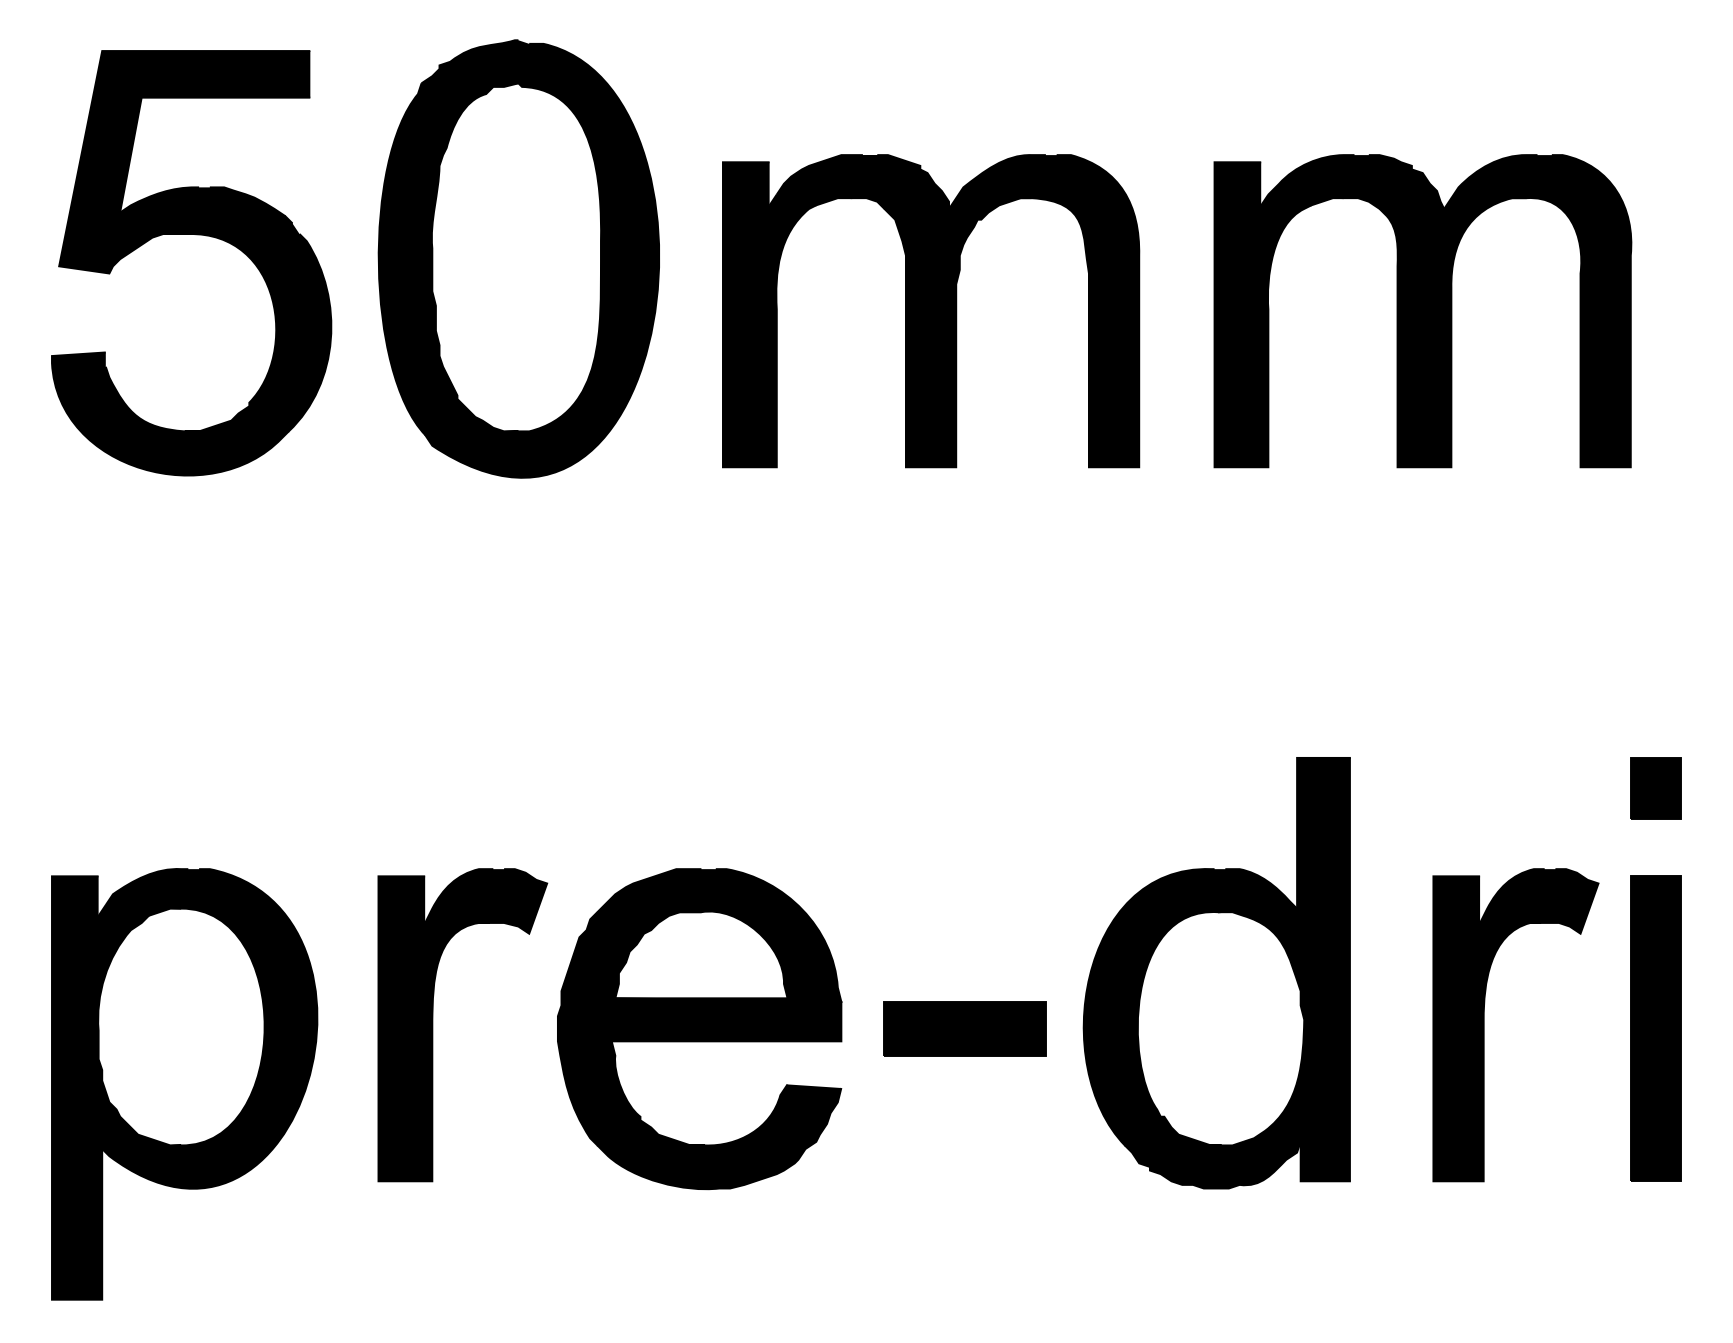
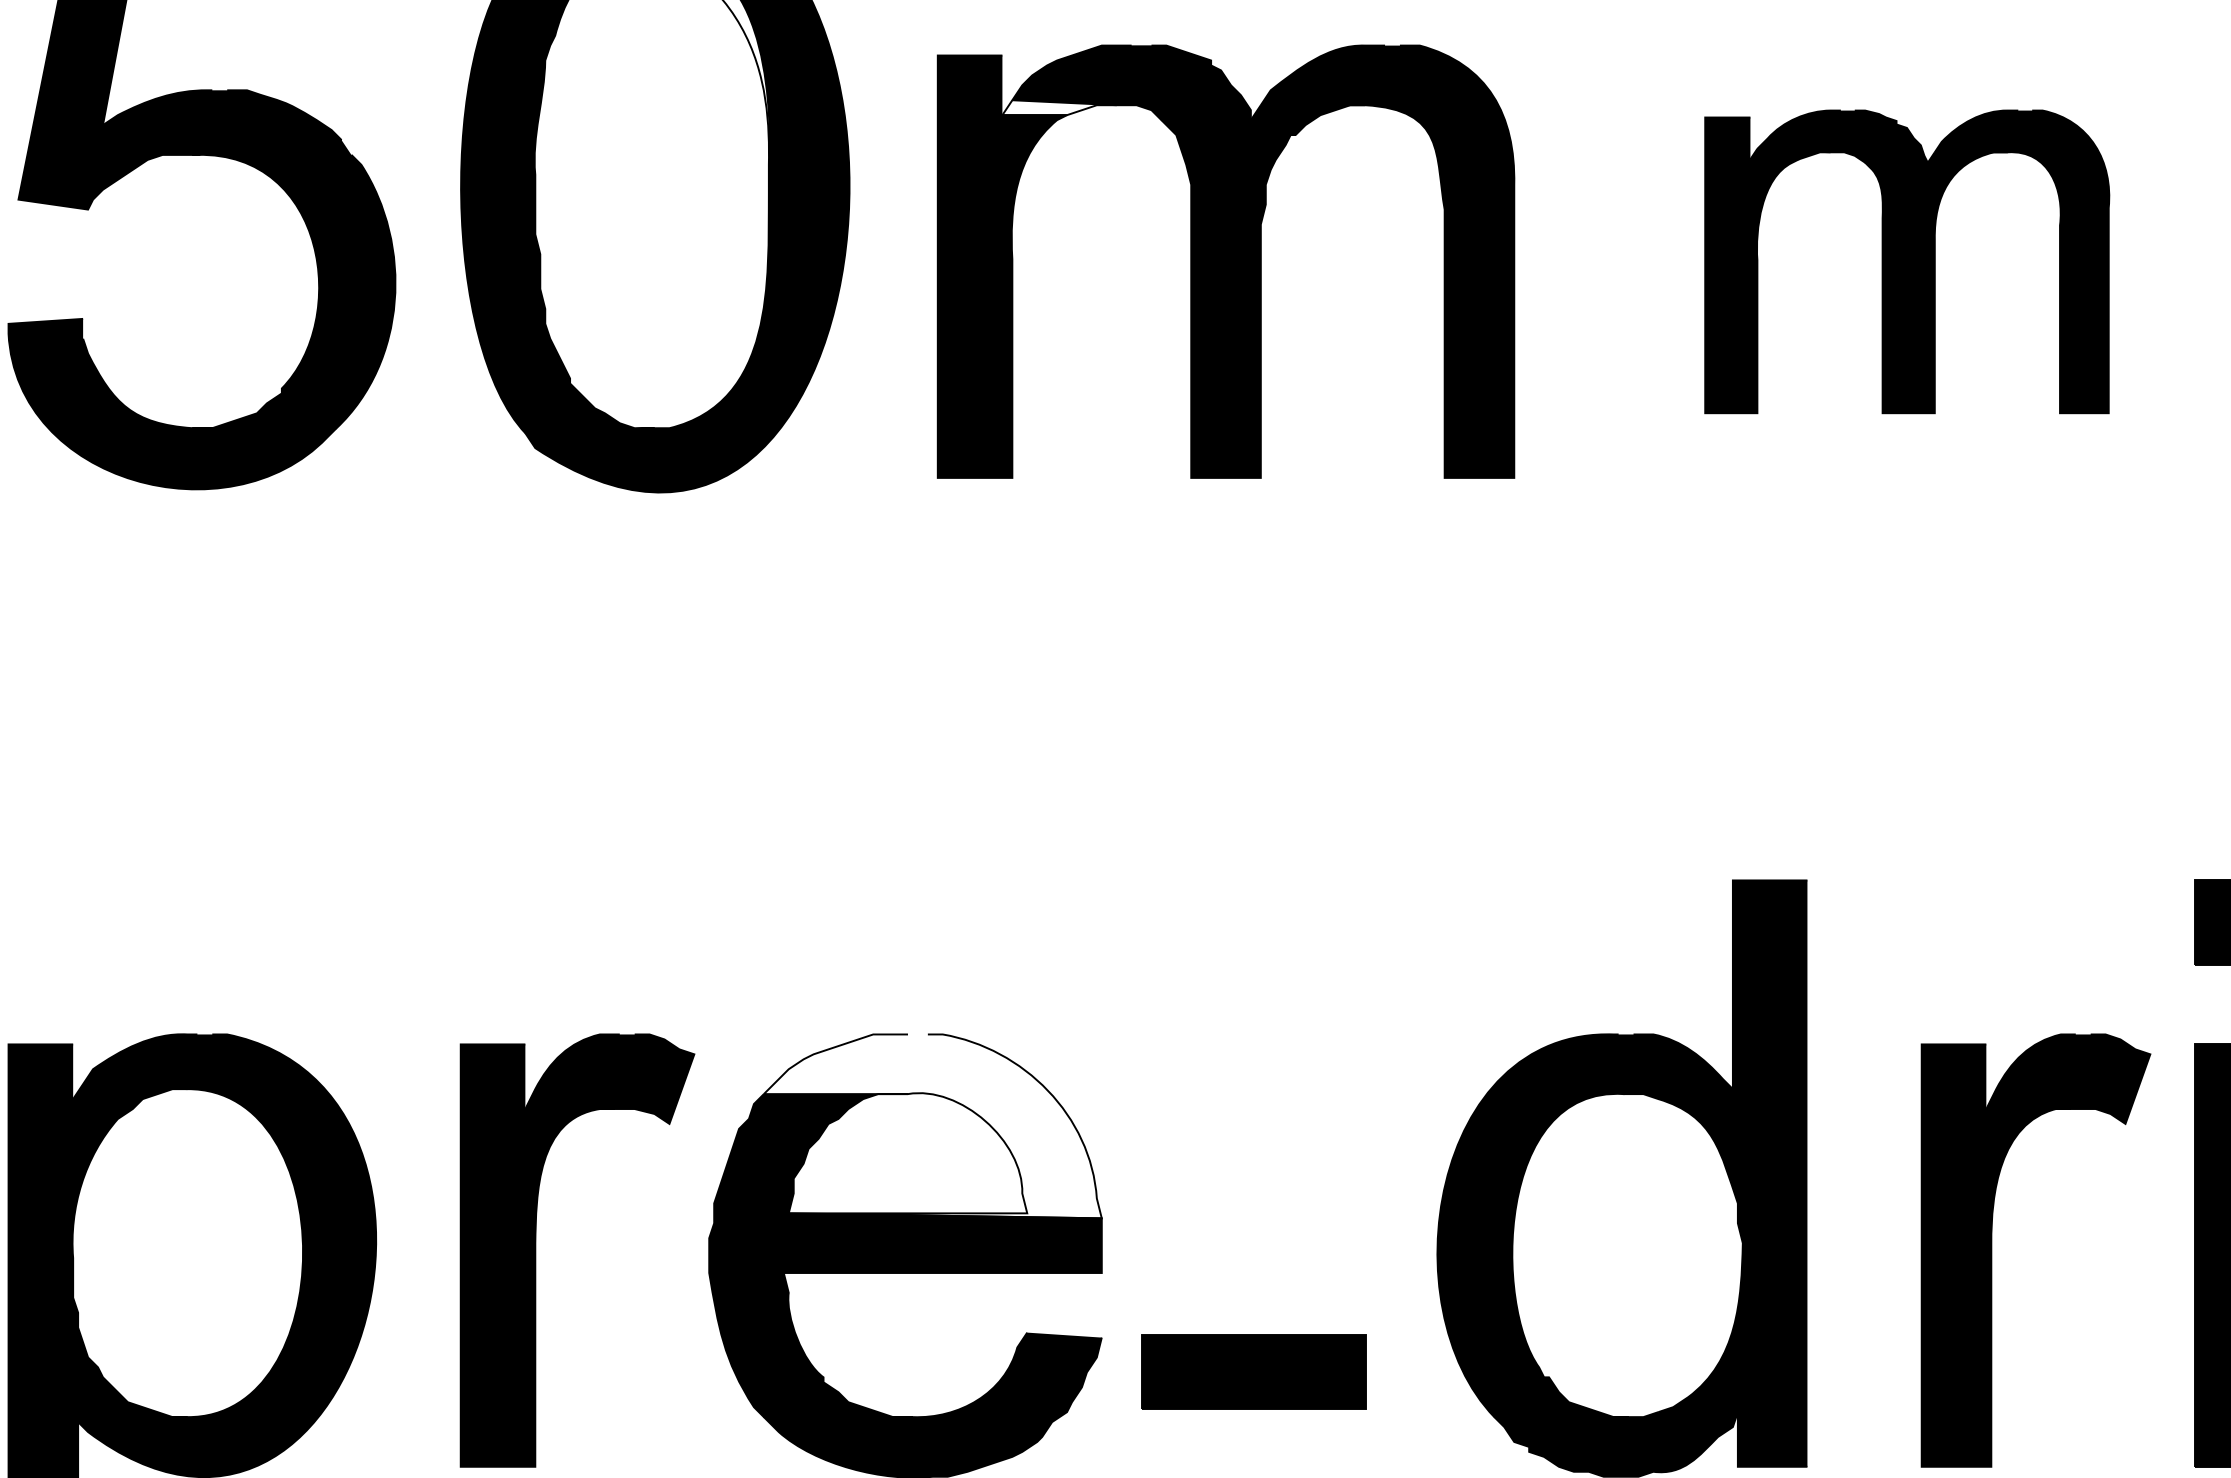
fill: (810, 199) -> (1059, 107), removed
part: (1422, 311) -> (1906, 262), size x0.7
fill: (719, 935) -> (933, 1126), removed
part: (964, 1028) -> (1252, 1371), moved

